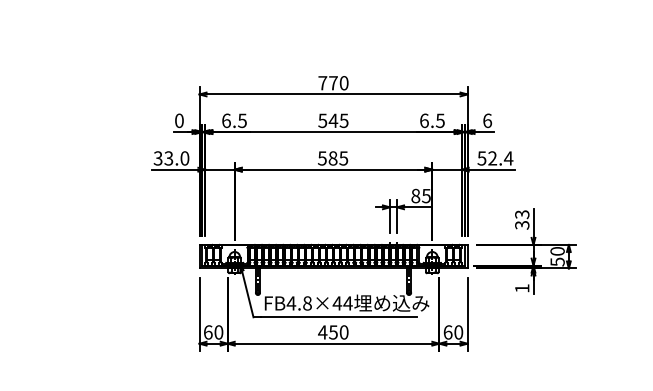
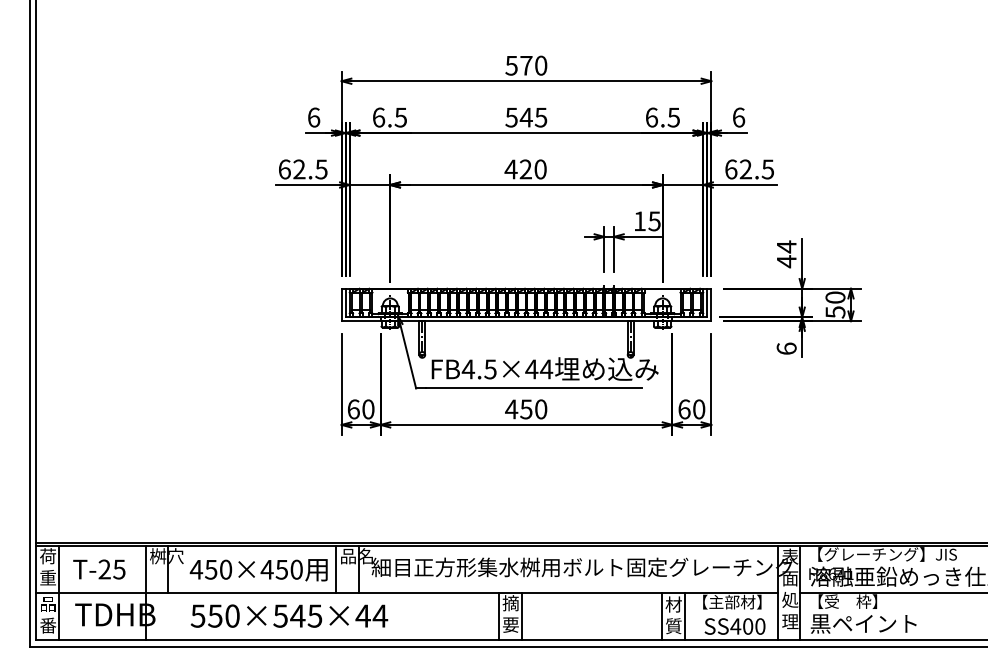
text: (322, 83) -> (511, 65), 770 -> 570
text: (179, 120) -> (314, 117), 0 -> 6
text: (171, 158) -> (302, 169), 33.0 -> 62.5
text: (332, 158) -> (525, 169), 585 -> 420
text: (495, 158) -> (749, 169), 52.4 -> 62.5
text: (415, 196) -> (639, 221), 85 -> 15
text: (522, 220) -> (786, 254), 33 -> 44
text: (522, 288) -> (786, 348), 1 -> 6
text: (307, 303) -> (490, 369), FB4.8×44 -> FB4.5×44

